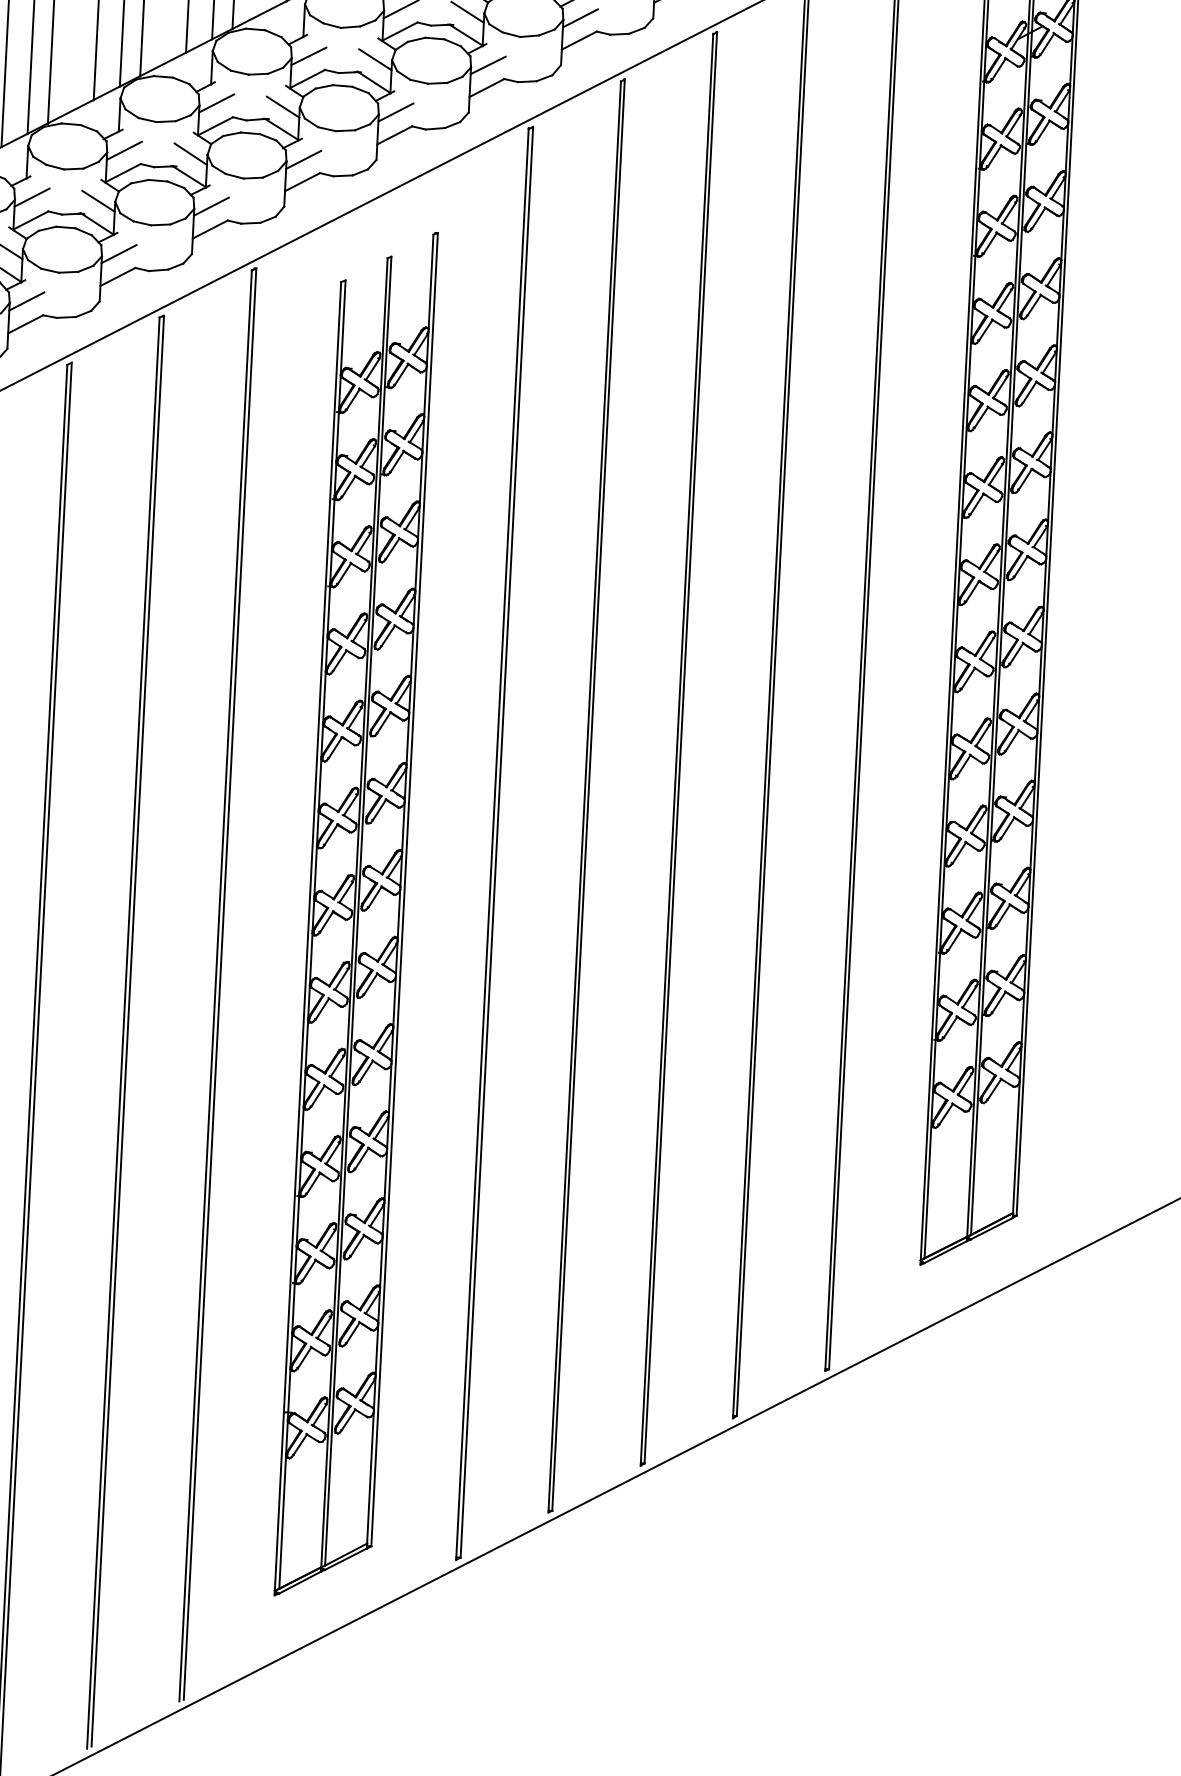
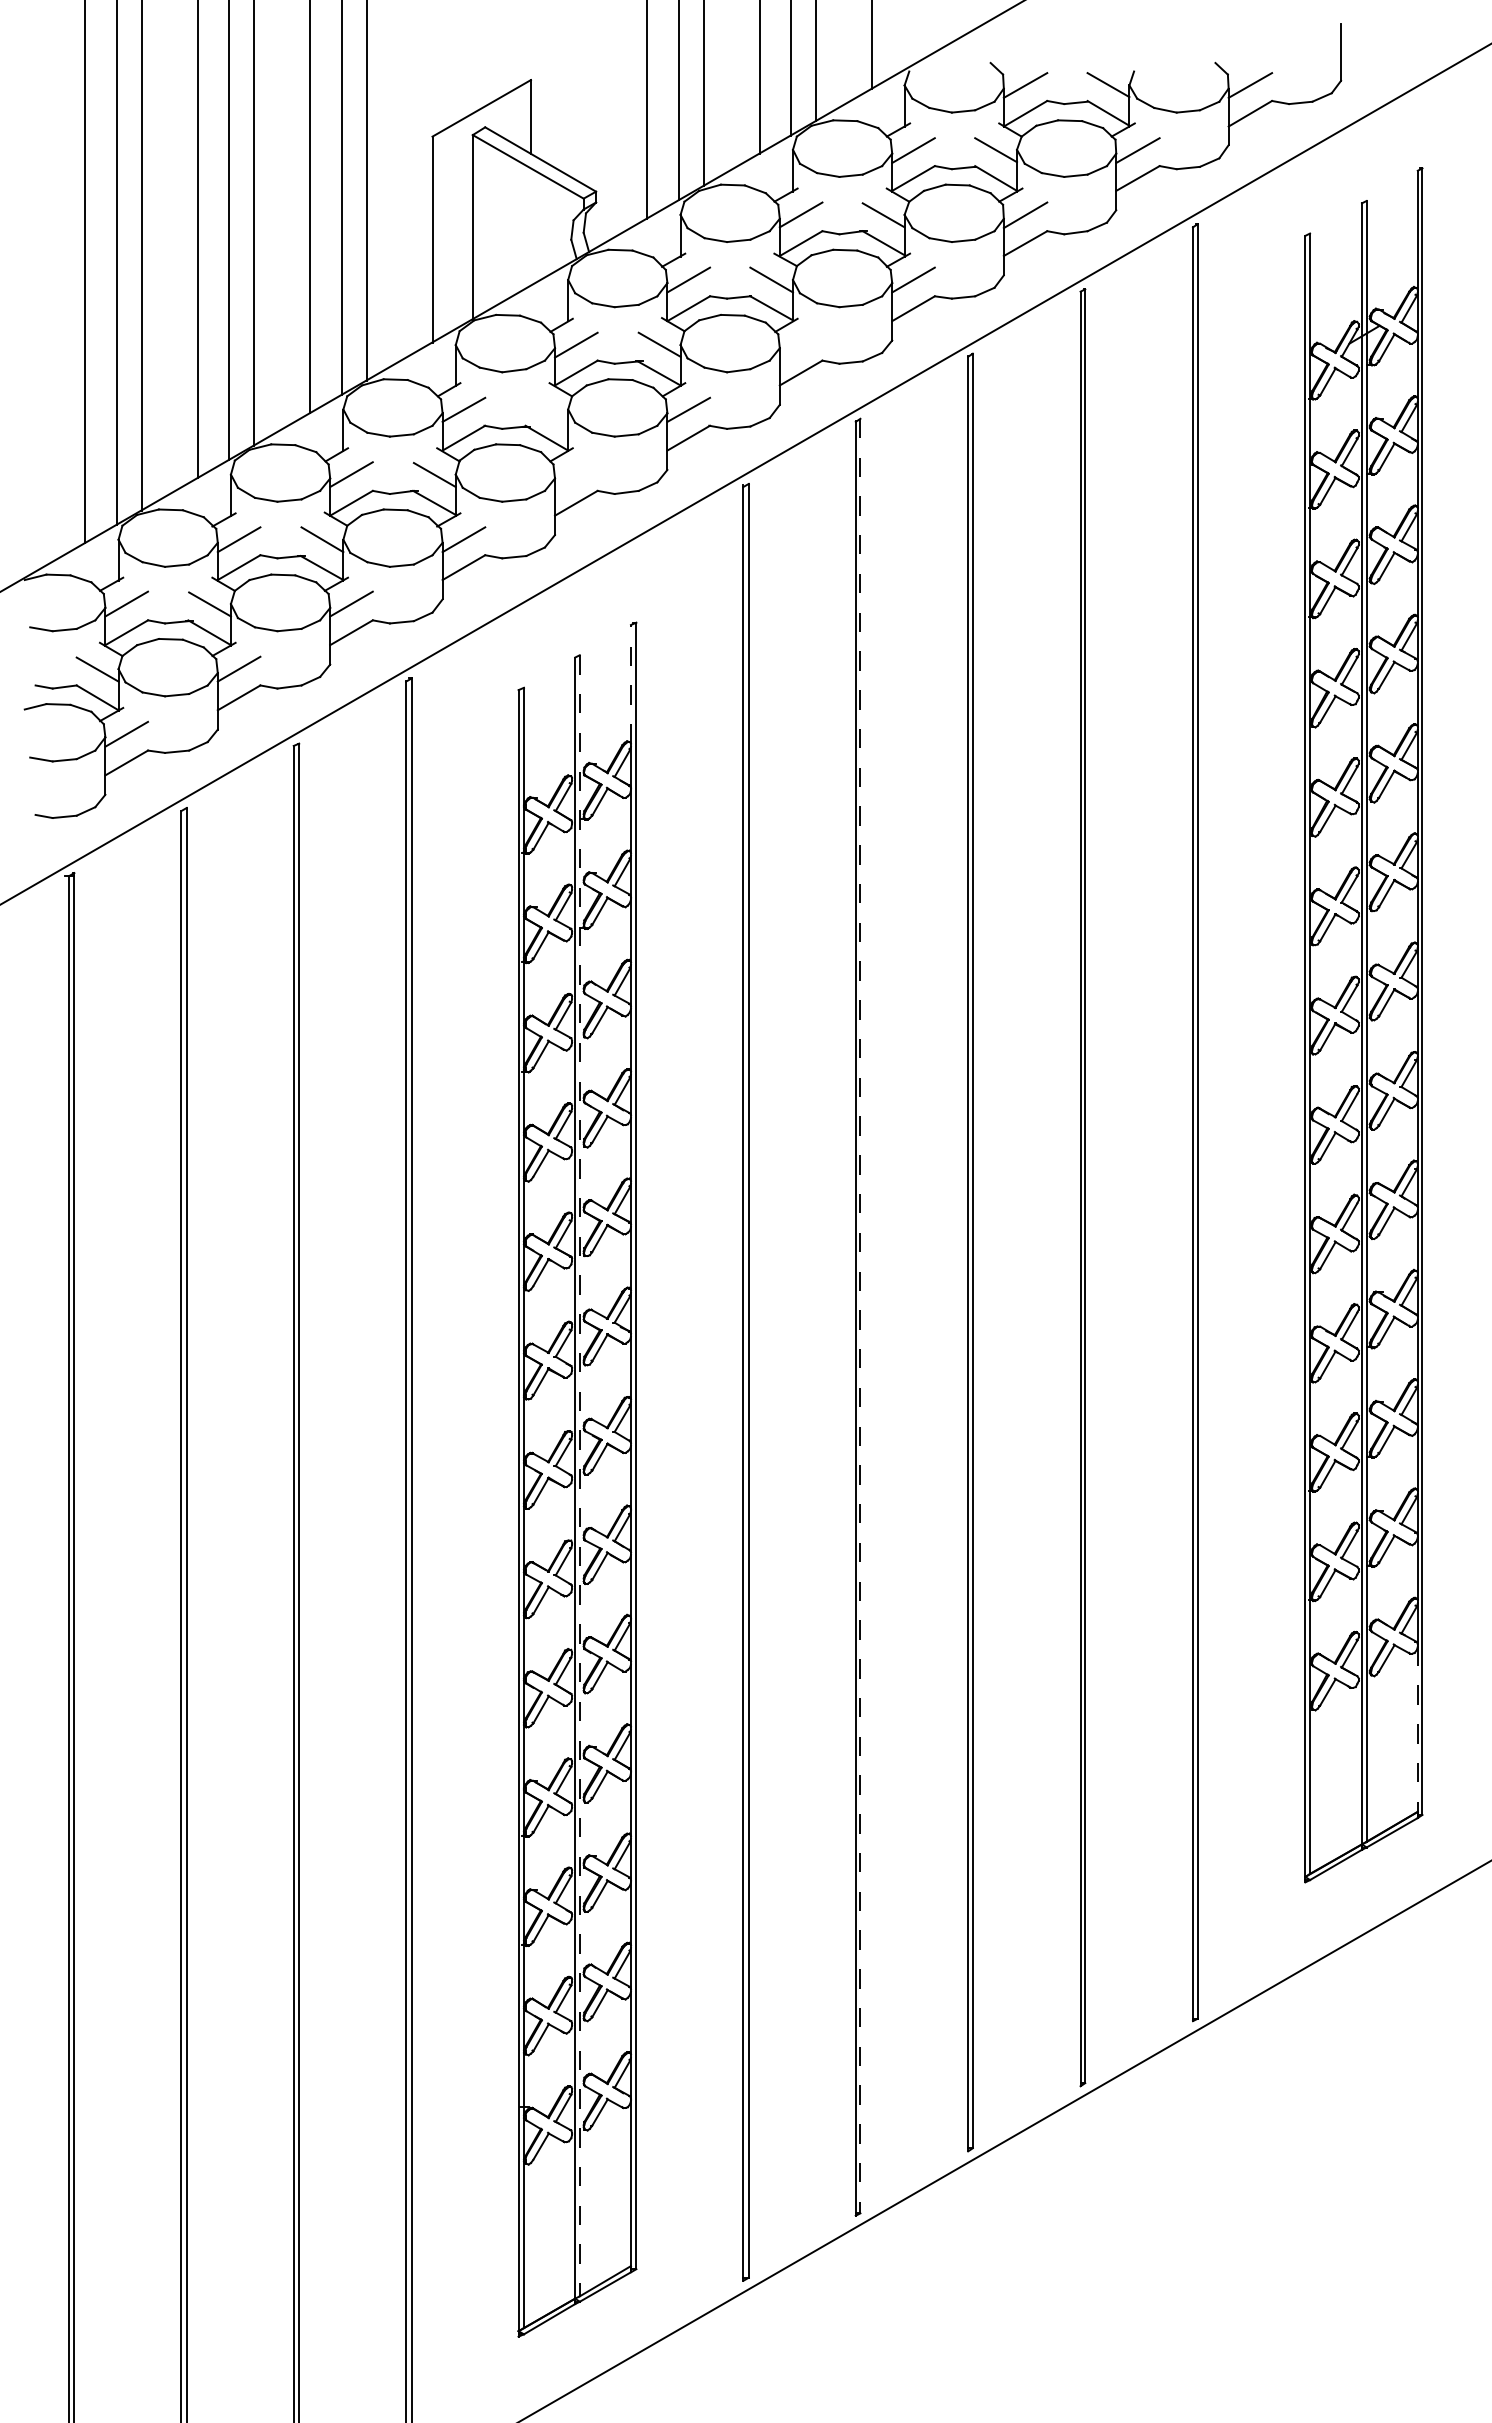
line: (579, 17) -> (800, 344), removed
line: (375, 59) -> (547, 409), removed
line: (396, 112) -> (576, 474), removed
line: (430, 281) -> (630, 683), solid -> dashed
line: (588, 795) -> (860, 1316), solid -> dashed
line: (358, 910) -> (579, 1475), solid -> dashed
line: (1016, 1147) -> (1417, 1729), solid -> dashed

